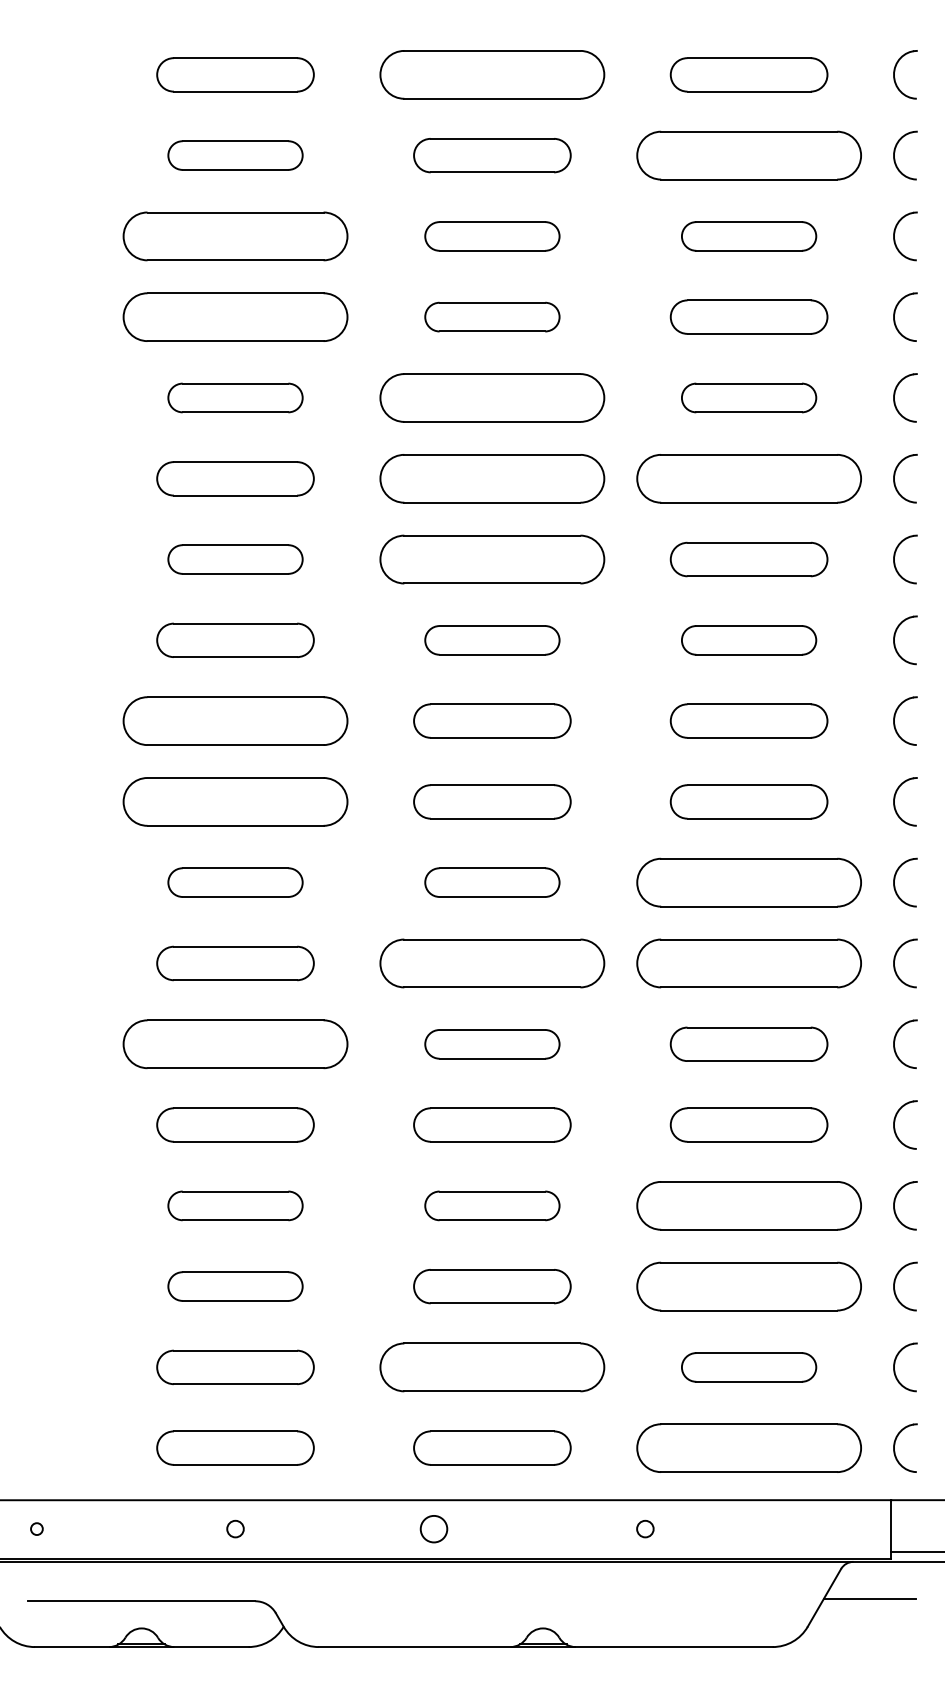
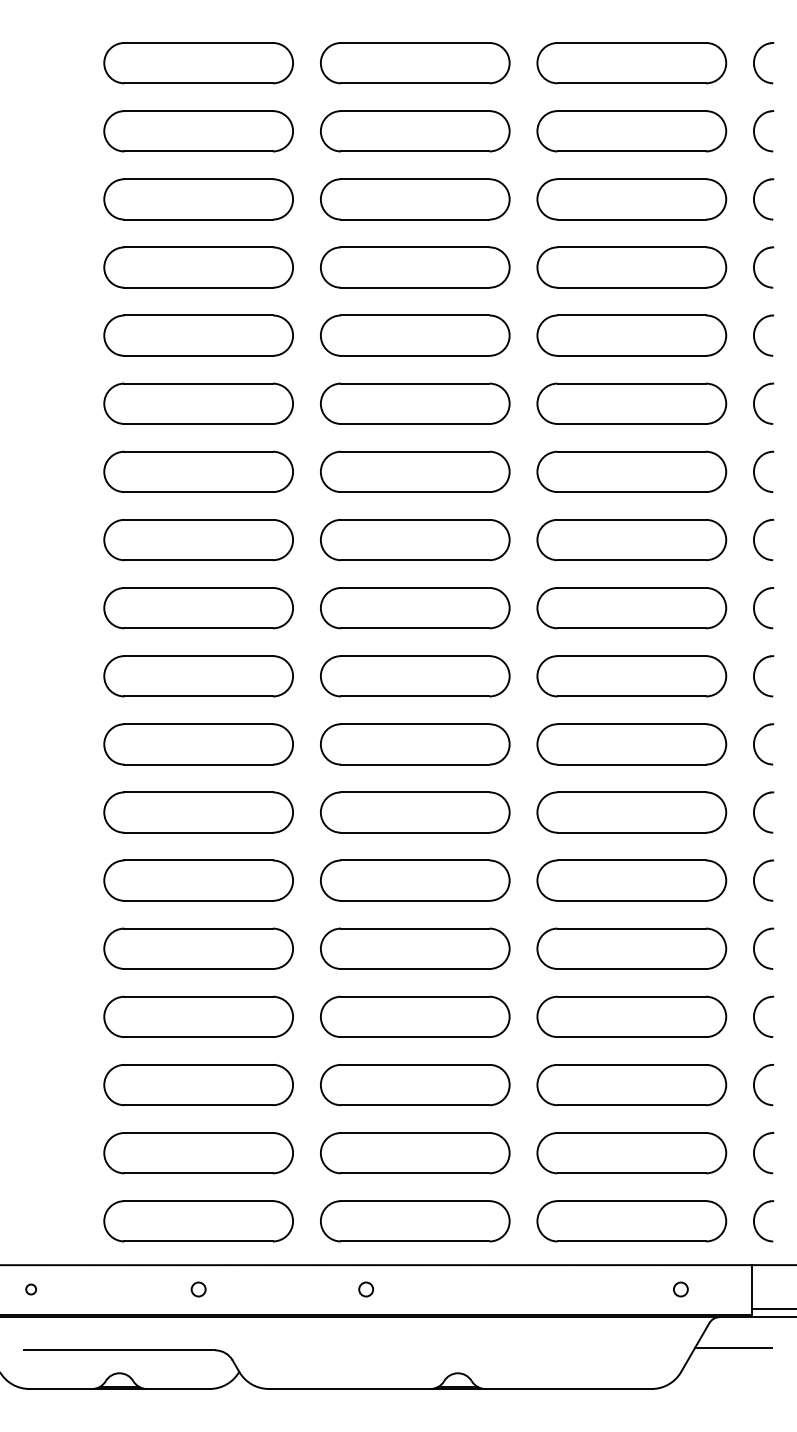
part: (235, 74) -> (198, 62), size x1.43
part: (748, 74) -> (631, 62), size x1.43
part: (235, 155) -> (198, 131), size x1.67
part: (492, 155) -> (415, 131), size x1.43
part: (492, 236) -> (415, 199), size x1.67
part: (748, 236) -> (631, 199), size x1.67
part: (492, 316) -> (415, 266), size x1.67
part: (748, 316) -> (631, 266), size x1.43
part: (235, 397) -> (198, 335), size x1.67
part: (748, 397) -> (631, 335), size x1.67
part: (235, 478) -> (198, 403), size x1.43
part: (235, 559) -> (198, 471), size x1.67
part: (748, 559) -> (631, 471), size x1.43
part: (235, 640) -> (198, 540), size x1.43
part: (492, 640) -> (415, 540), size x1.67
part: (748, 640) -> (631, 540), size x1.67
part: (492, 720) -> (415, 607), size x1.43
part: (748, 720) -> (631, 607), size x1.43
part: (492, 801) -> (415, 675), size x1.43
part: (748, 801) -> (631, 675), size x1.43
part: (235, 882) -> (198, 744), size x1.67
part: (492, 882) -> (415, 744), size x1.67
part: (235, 963) -> (198, 812), size x1.43
part: (492, 1044) -> (415, 880), size x1.67
part: (748, 1044) -> (631, 880), size x1.43
part: (235, 1124) -> (198, 948), size x1.43
part: (492, 1124) -> (415, 948), size x1.43
part: (748, 1124) -> (631, 948), size x1.43
part: (235, 1205) -> (198, 1016), size x1.67
part: (492, 1205) -> (415, 1016), size x1.67
part: (235, 1286) -> (198, 1084), size x1.67
part: (492, 1286) -> (415, 1084), size x1.43
part: (235, 1367) -> (198, 1153), size x1.43
part: (748, 1367) -> (631, 1153), size x1.67
part: (235, 1447) -> (198, 1220), size x1.43
part: (492, 1447) -> (415, 1220), size x1.43
circle: (434, 1528) -> (366, 1289), size x0.62
circle: (645, 1528) -> (681, 1289), moved

